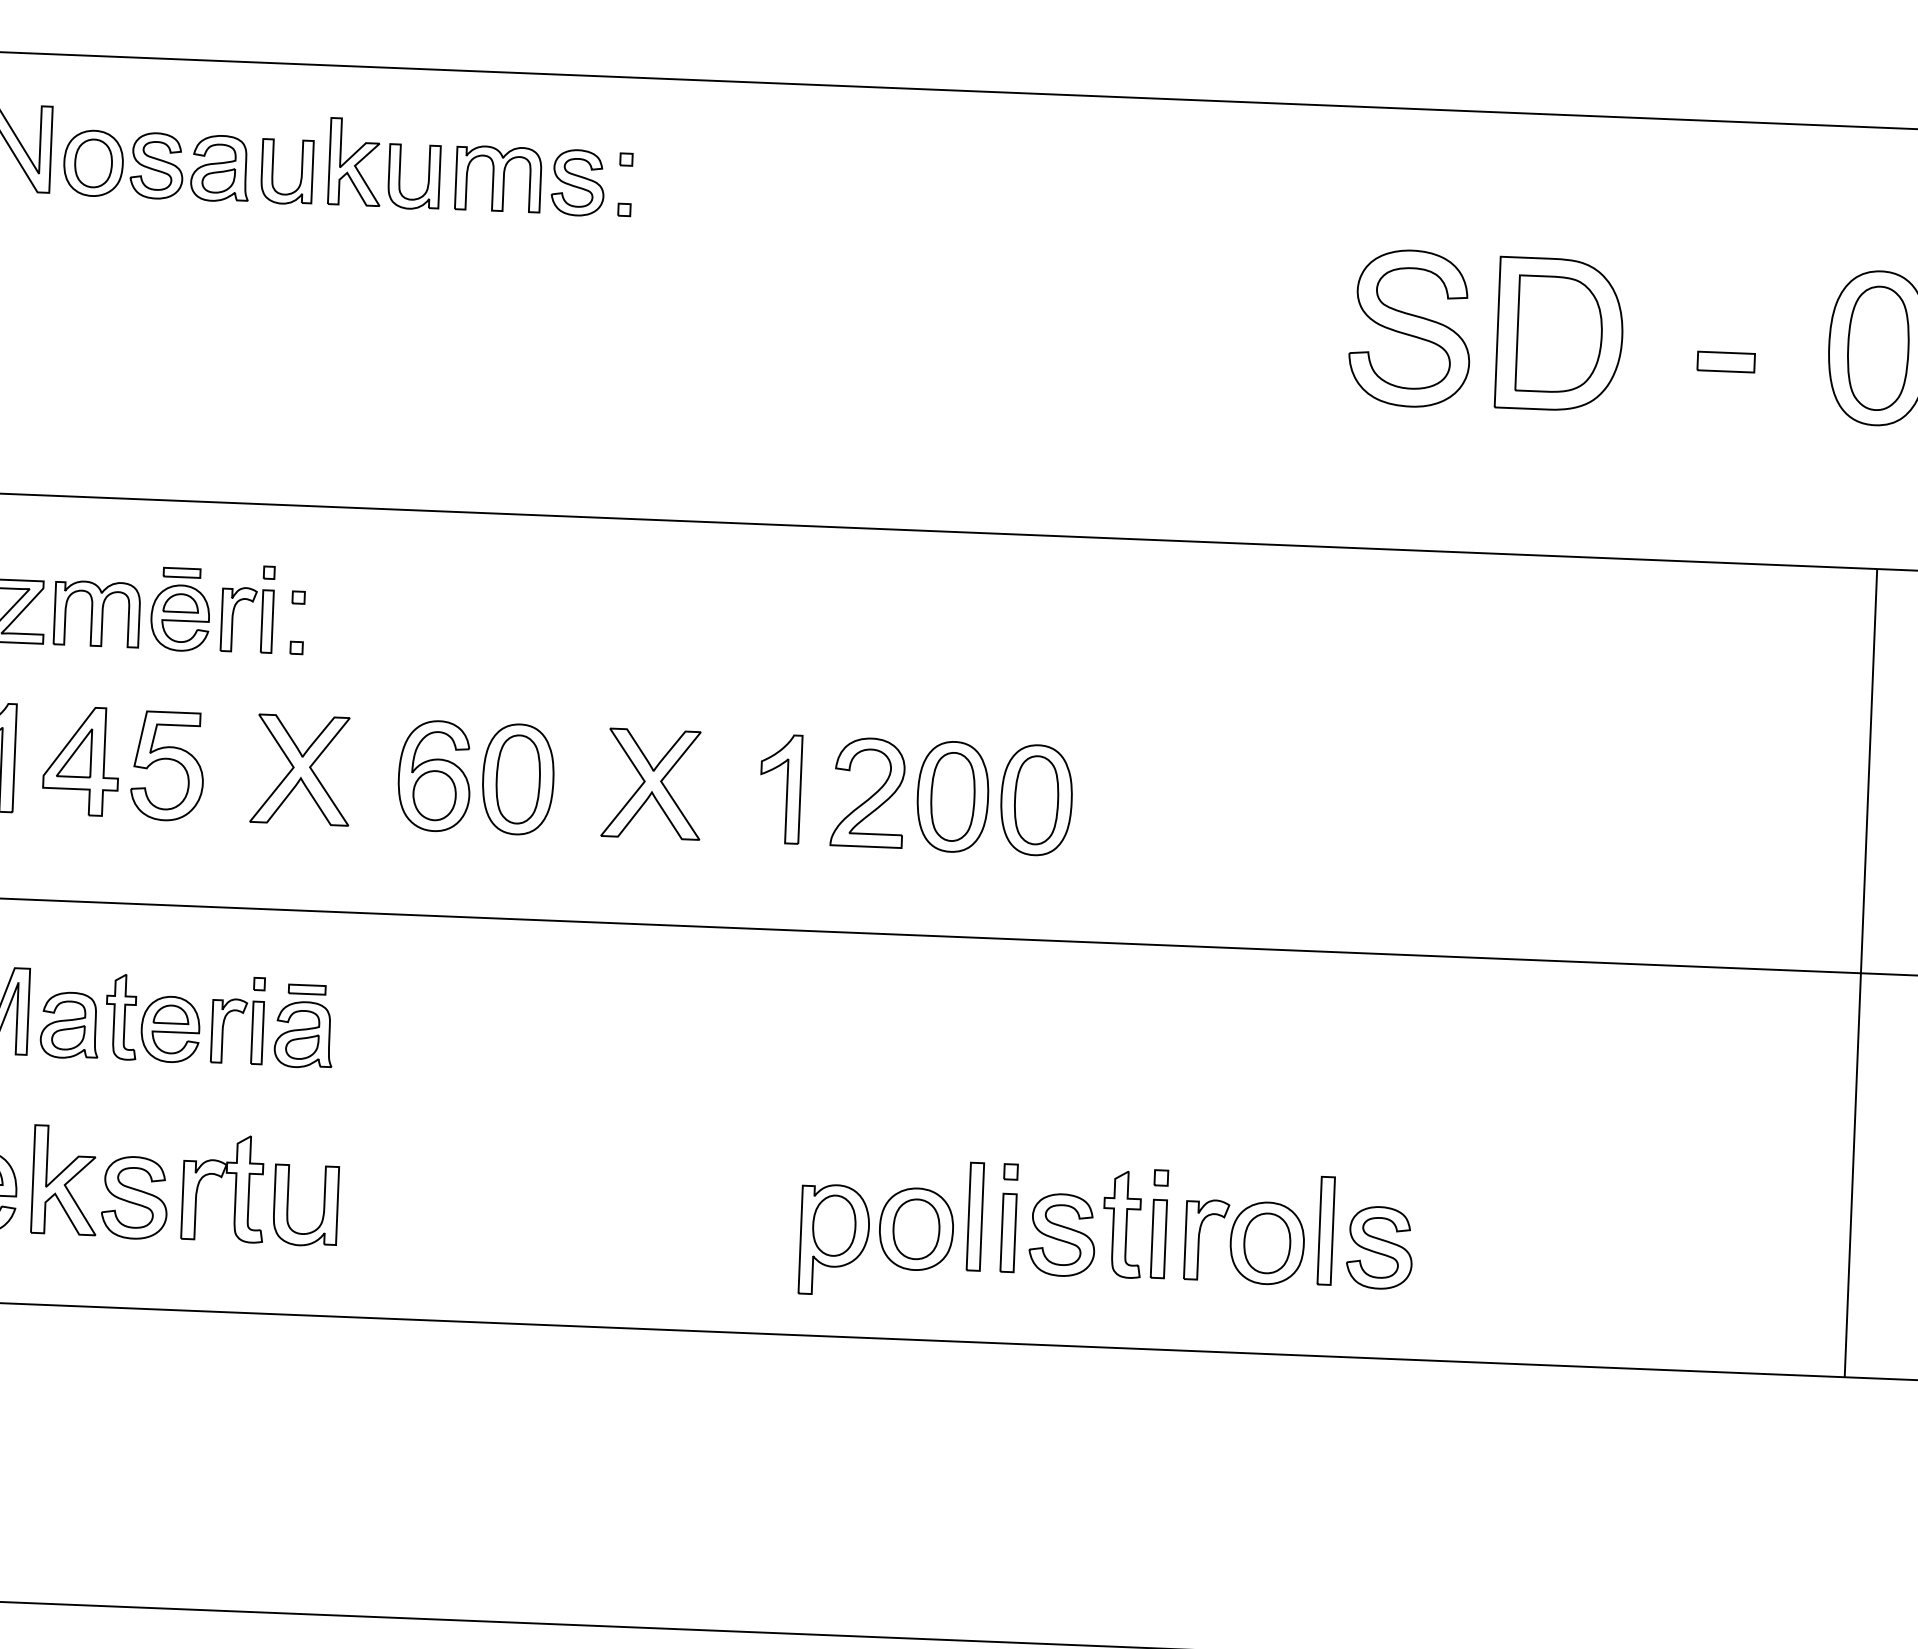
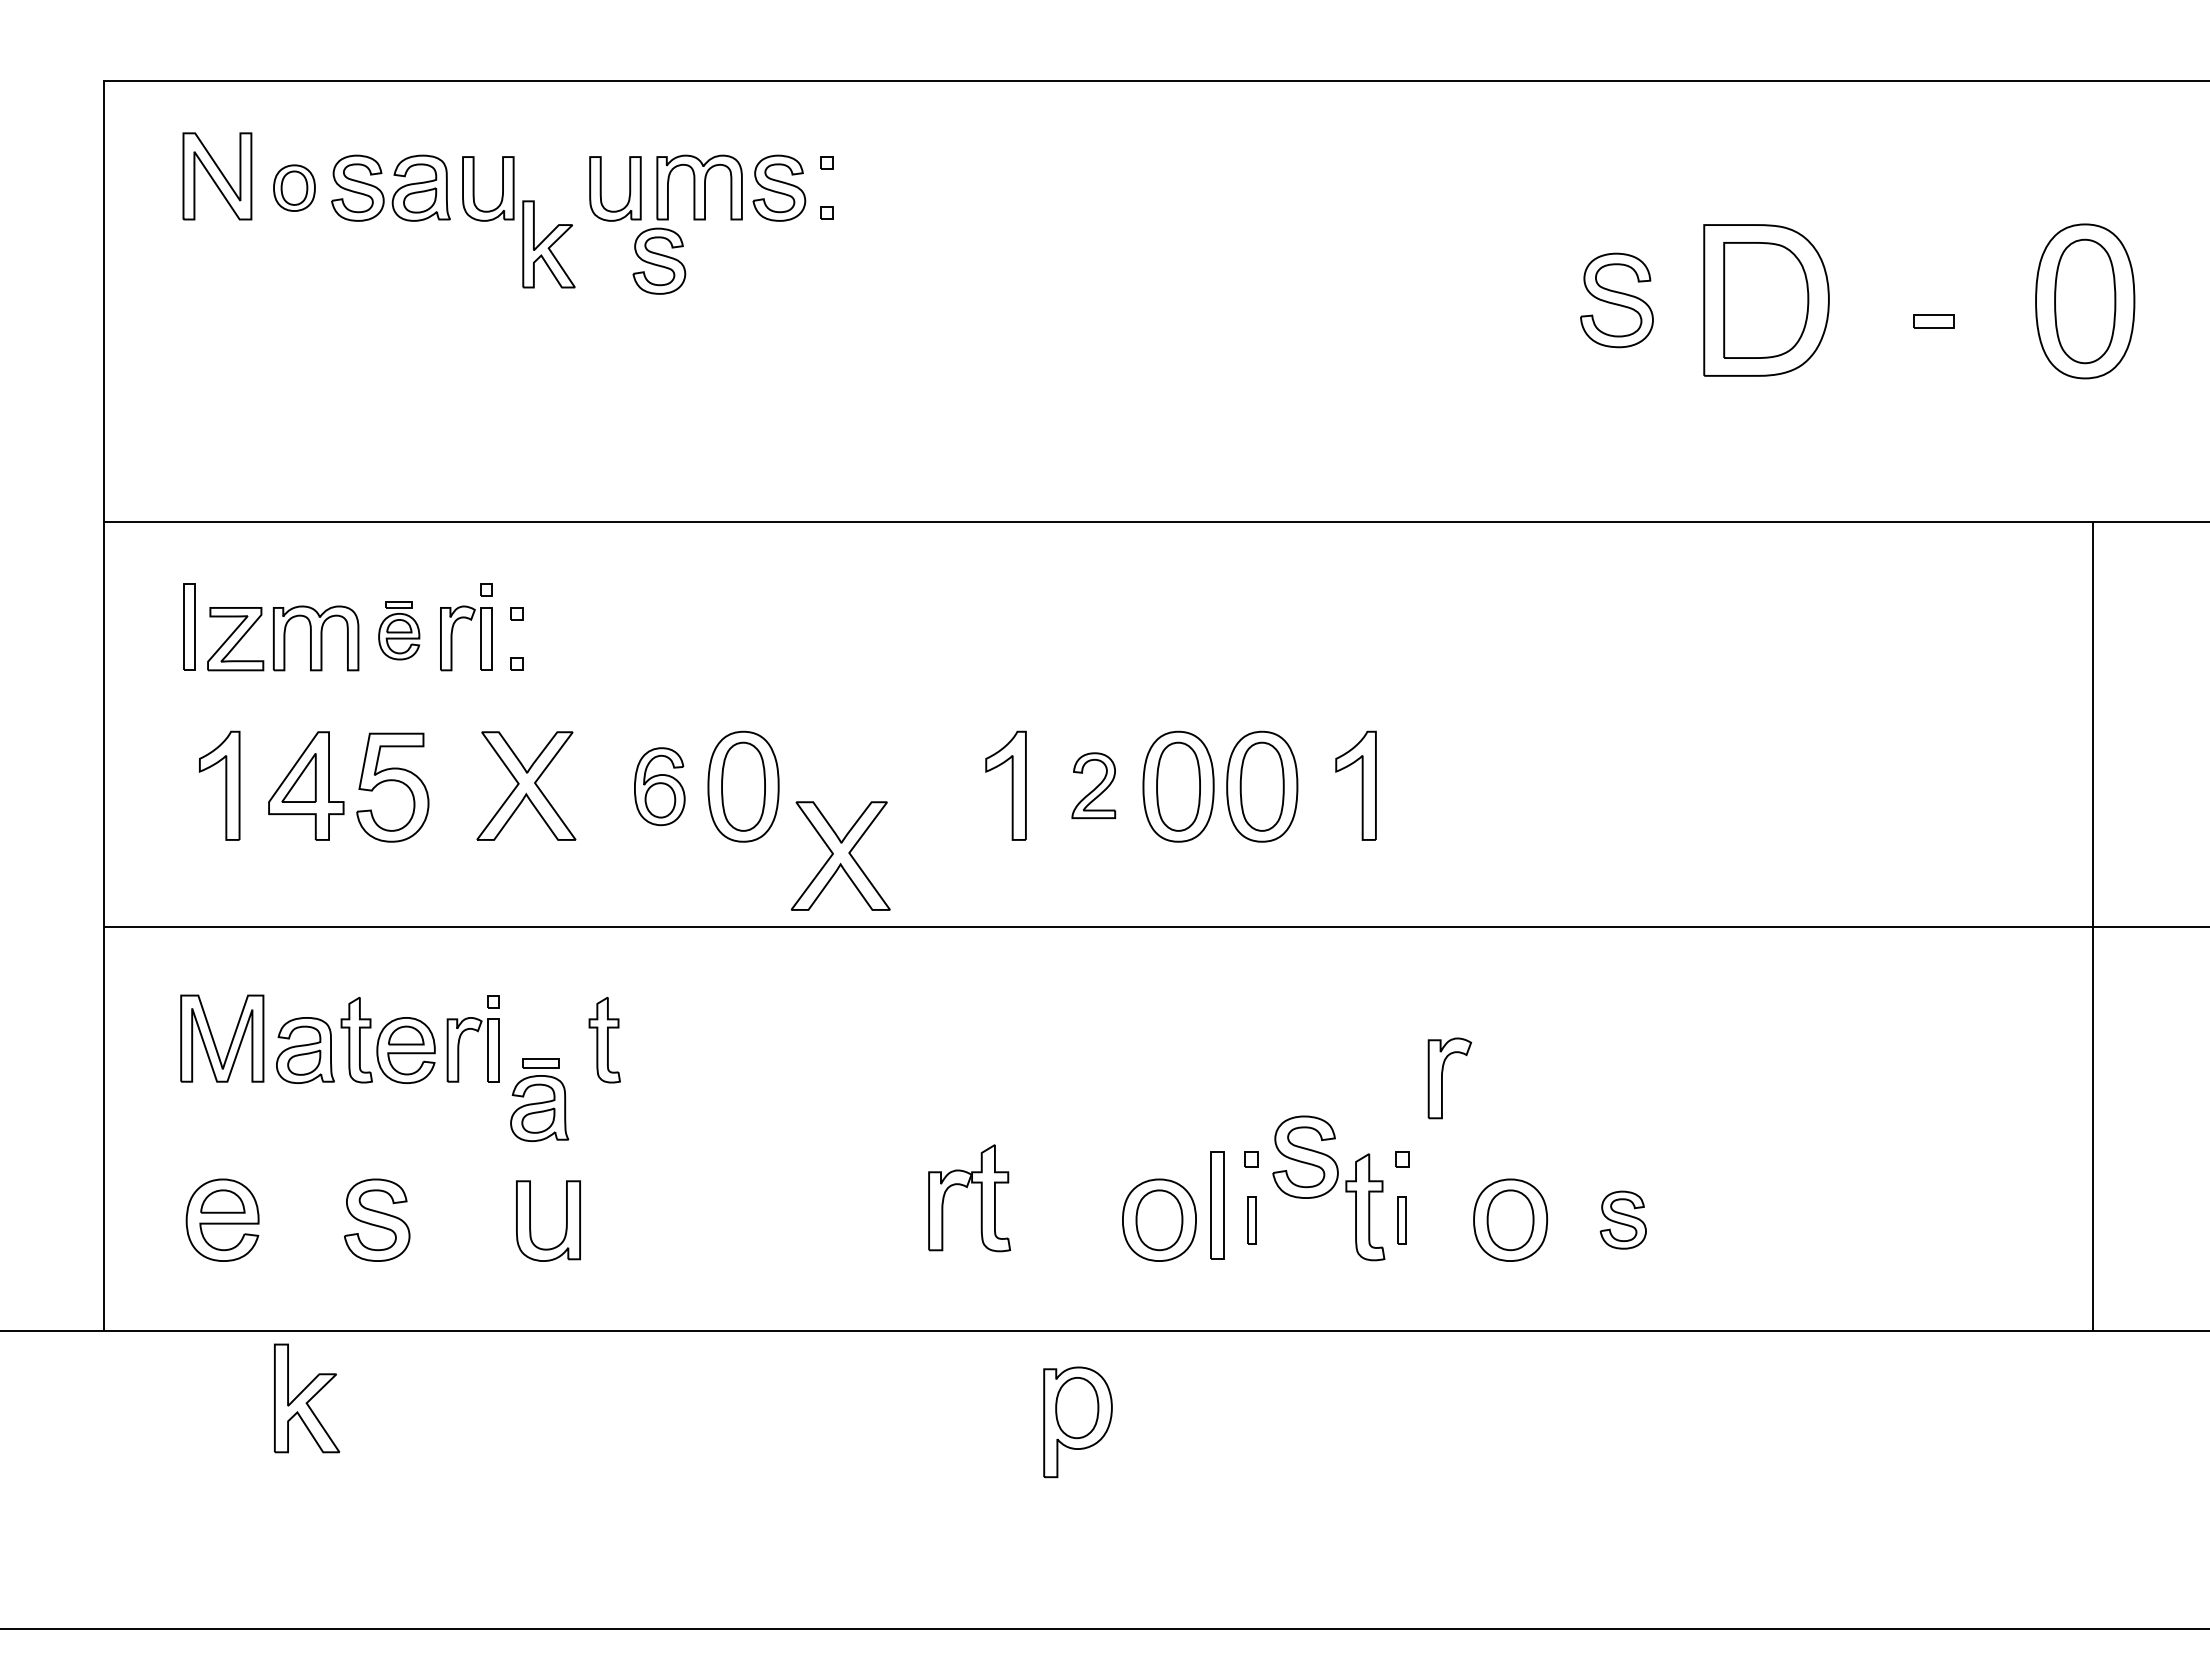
part: (93, 162) -> (294, 187), size x0.7
part: (354, 162) -> (548, 244), moved
part: (455, 250) -> (659, 260), added
part: (1410, 328) -> (1616, 300), size x0.6
part: (1725, 362) -> (1933, 321), size x0.7
part: (179, 609) -> (398, 630), size x0.7
part: (434, 775) -> (659, 786), size x0.7
part: (652, 783) -> (840, 855), moved
part: (868, 792) -> (1093, 785), size x0.6
part: (1129, 802) -> (1355, 785), added
part: (304, 1025) -> (539, 1099), moved
part: (369, 1026) -> (604, 1039), added
part: (221, 1178) -> (967, 1188), moved
part: (65, 1180) -> (307, 1398), moved
part: (1325, 1230) -> (1568, 1205), removed
part: (1008, 1232) -> (1251, 1219), size x0.6
part: (1062, 1234) -> (1305, 1156), moved
part: (1159, 1238) -> (1402, 1219), size x0.6
part: (1199, 1239) -> (1442, 1078), moved
part: (833, 1240) -> (1077, 1422), moved
part: (1380, 1247) -> (1623, 1219), size x0.7

